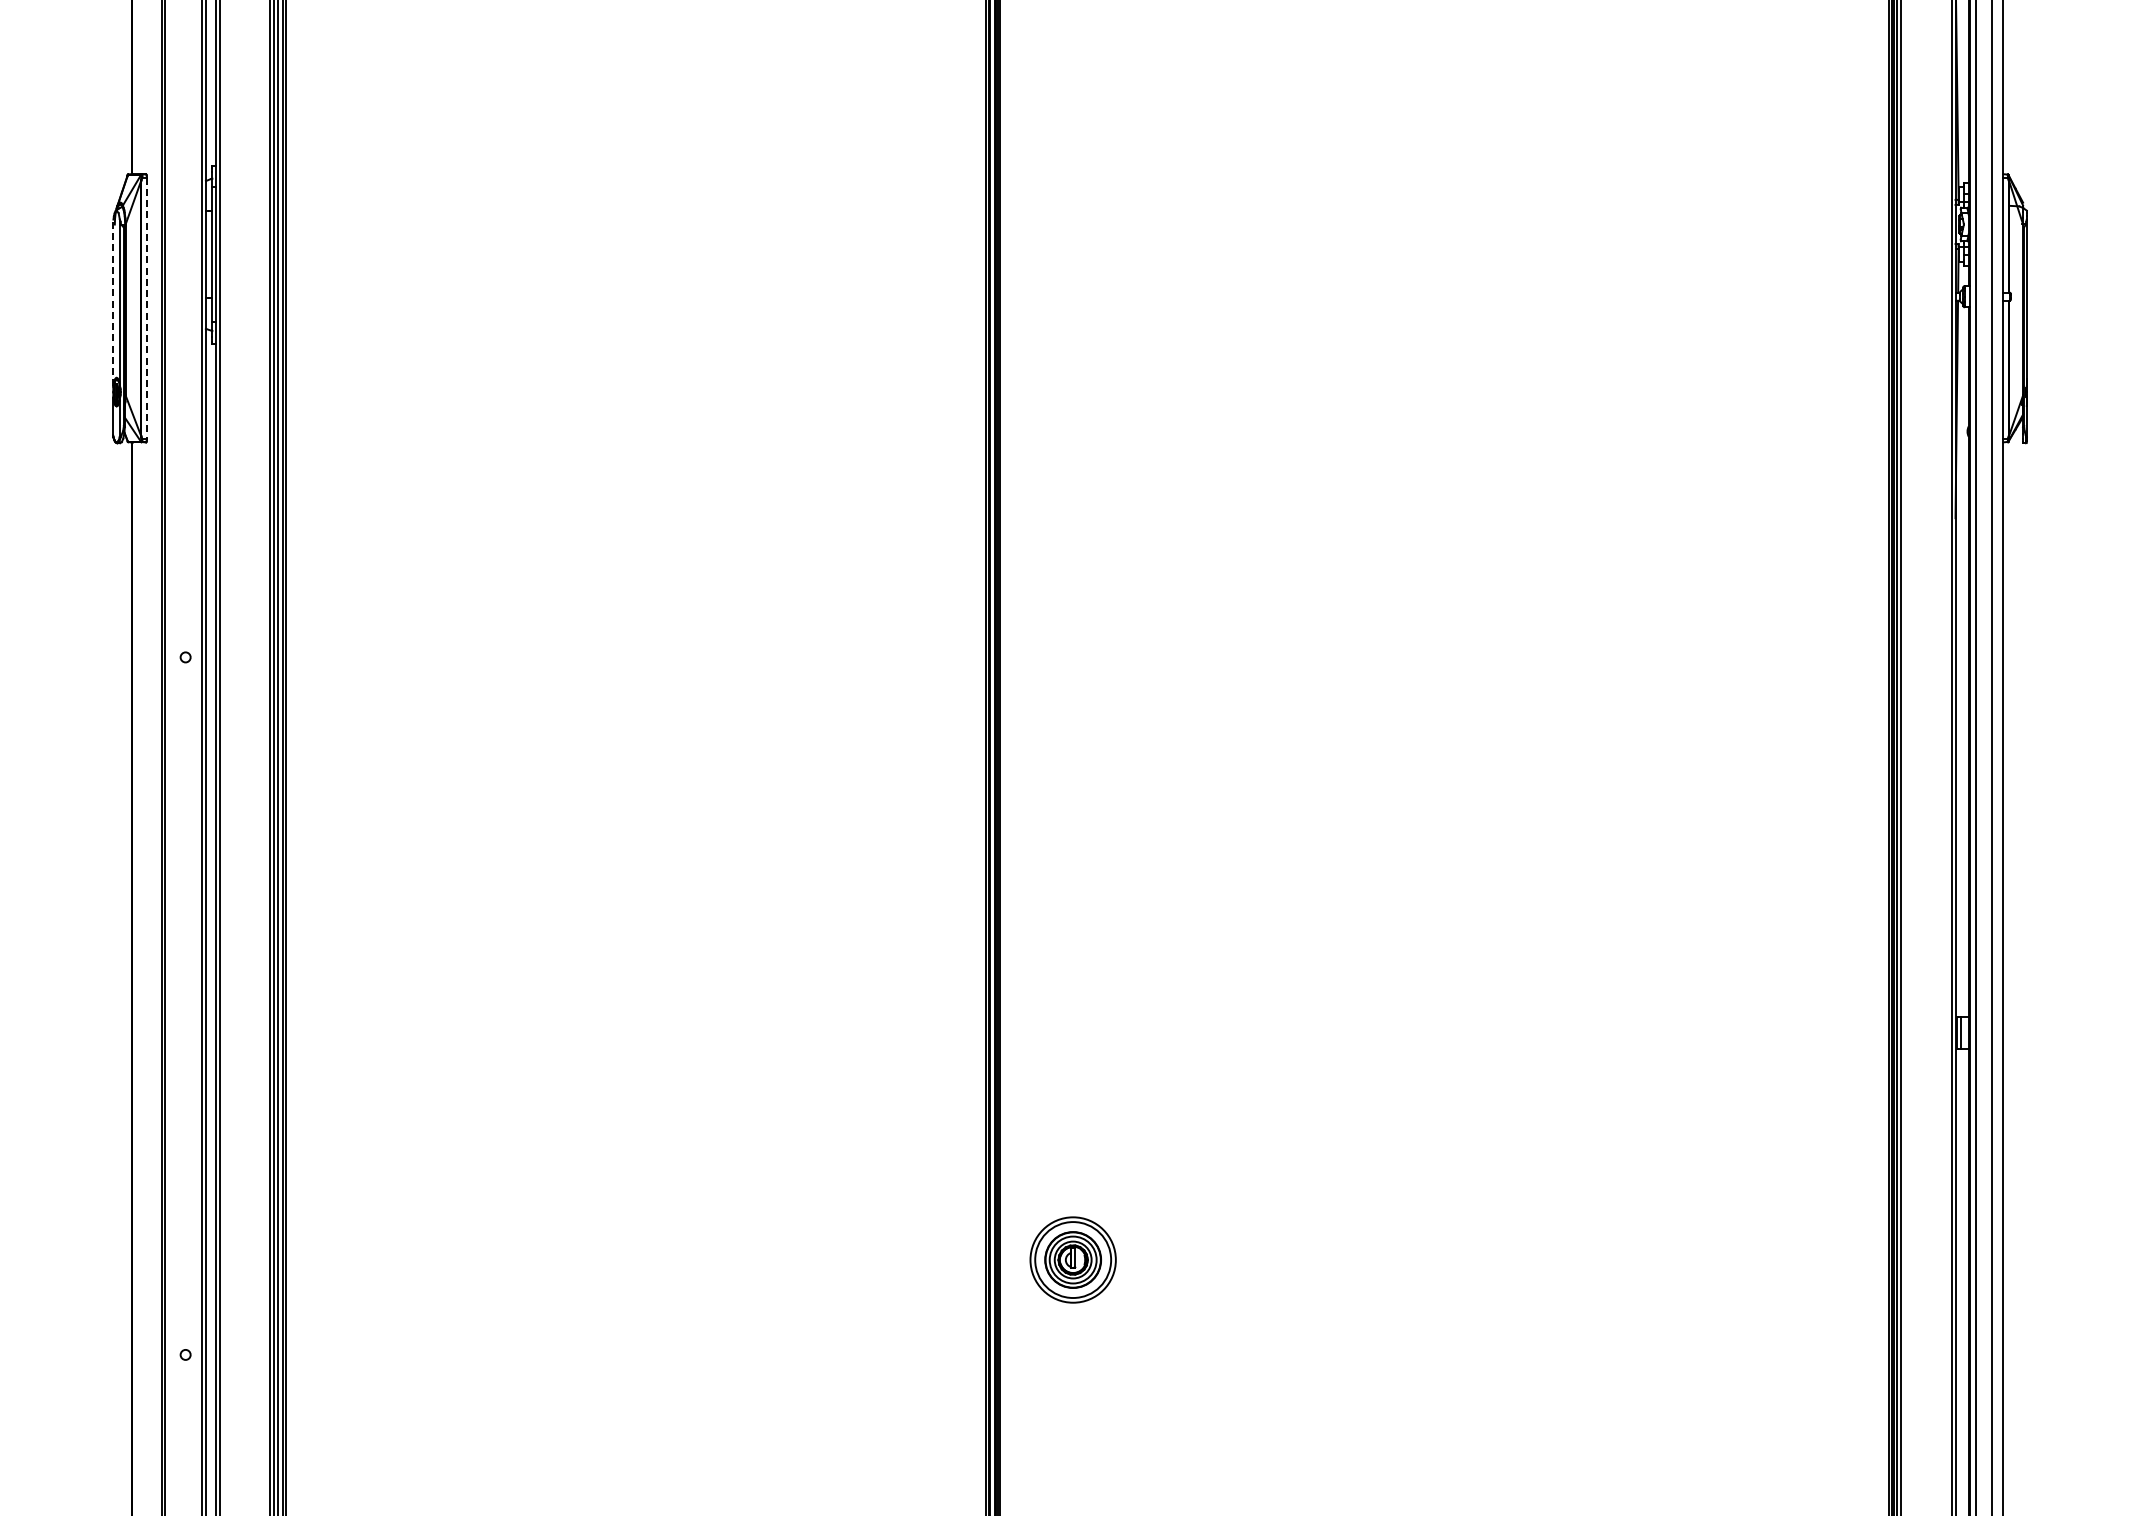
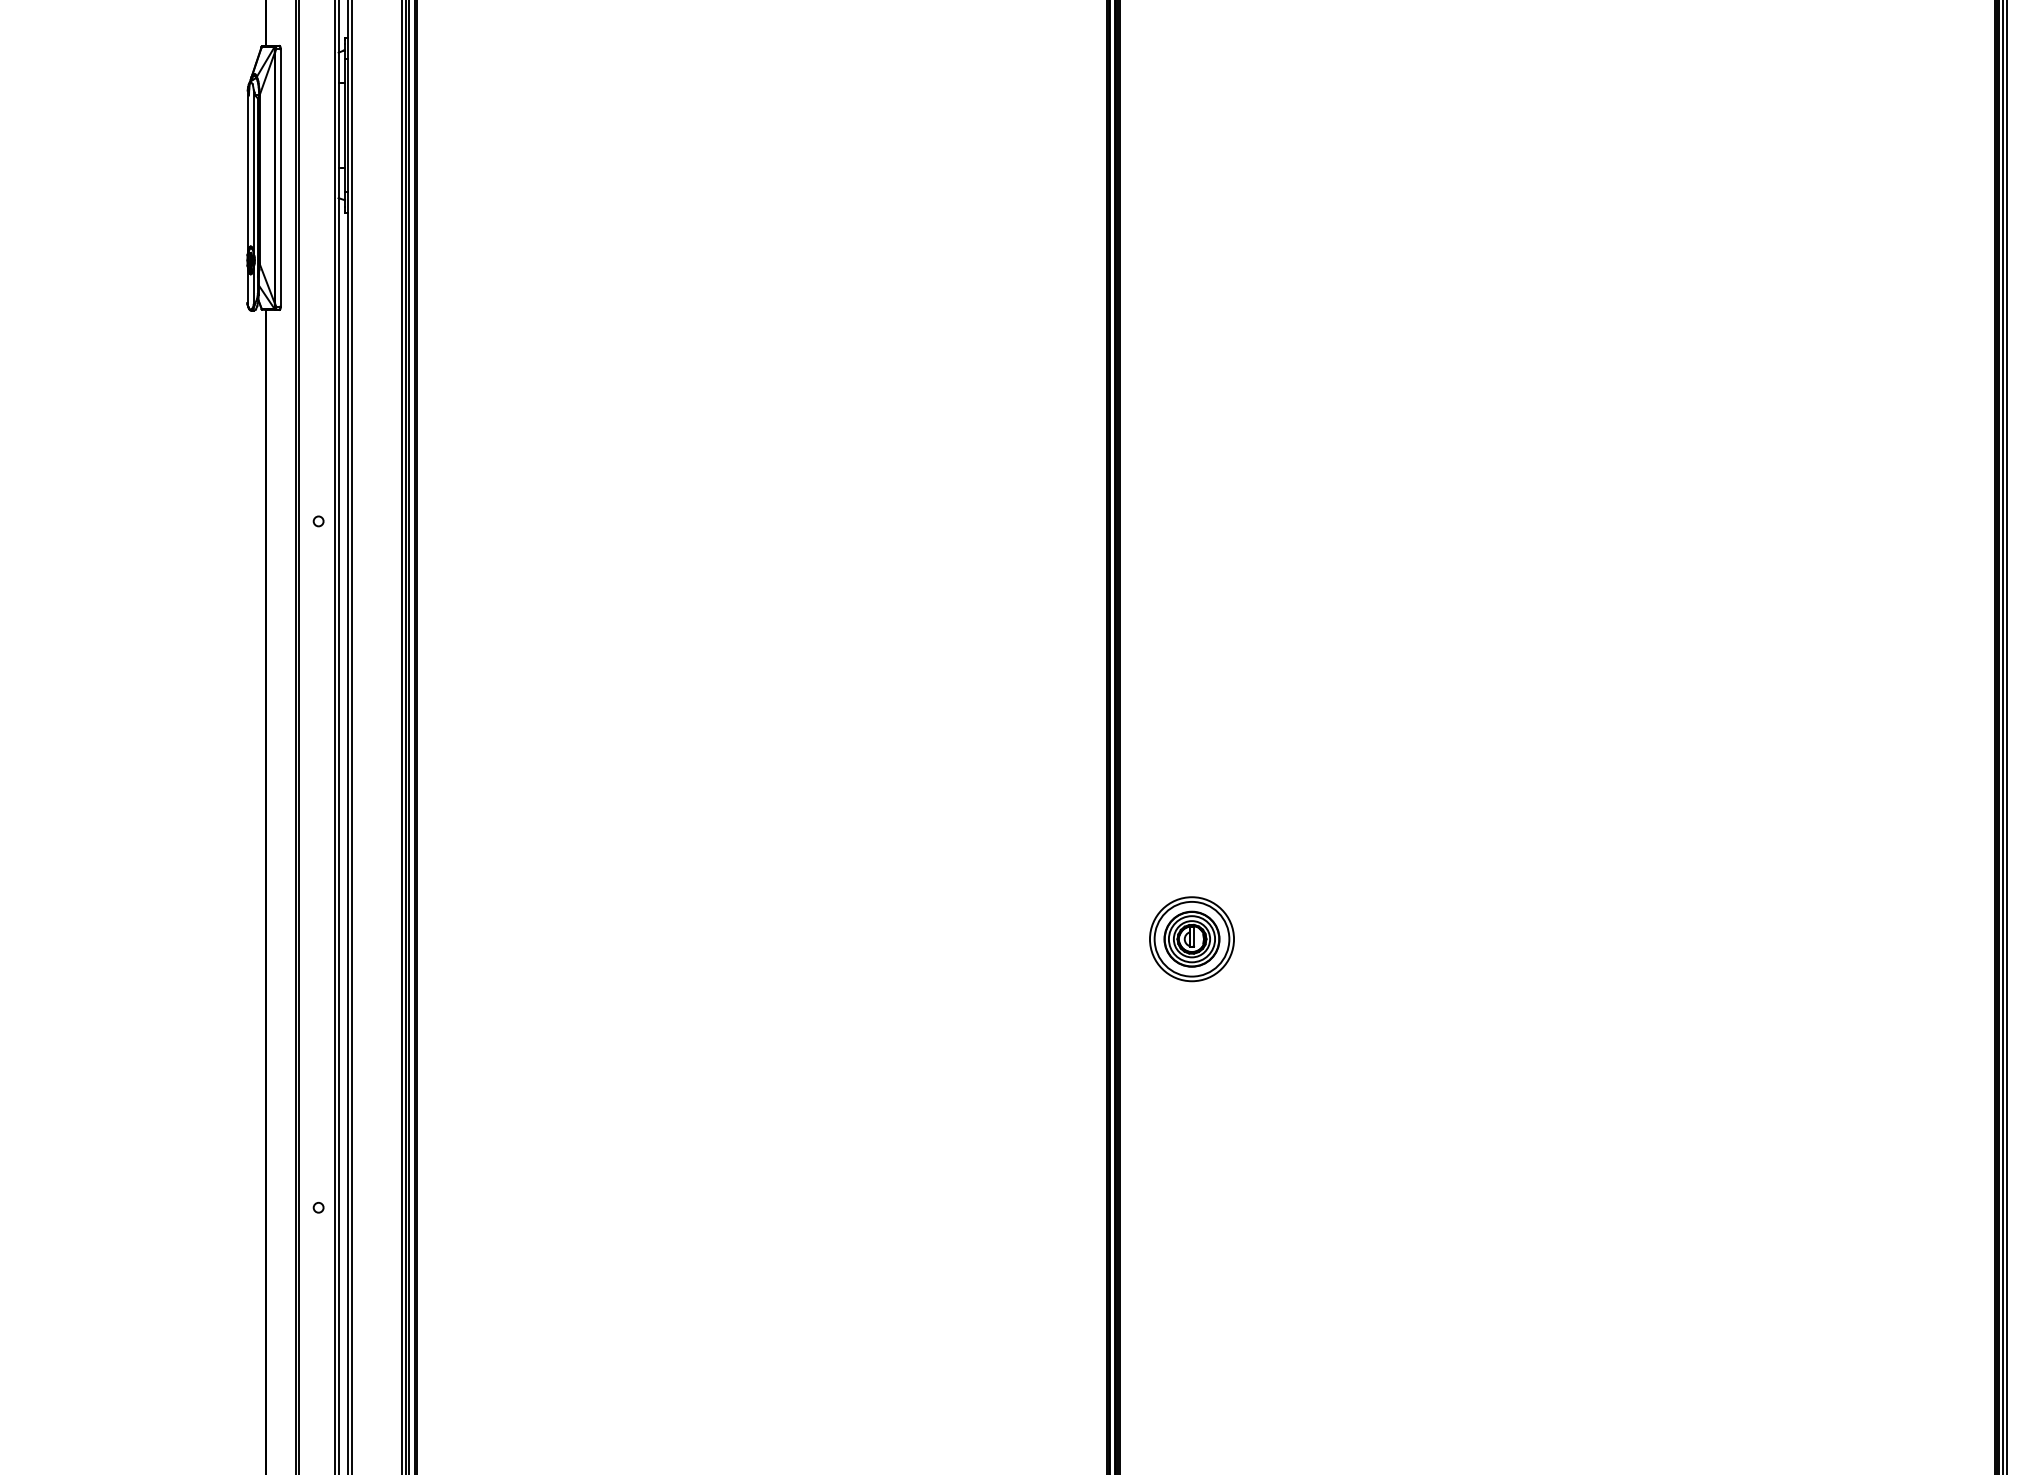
line: (113, 302) -> (247, 172), dashed -> solid
line: (146, 308) -> (280, 178), dashed -> solid
part: (1072, 1259) -> (1191, 938), moved

